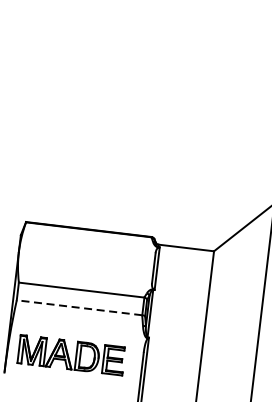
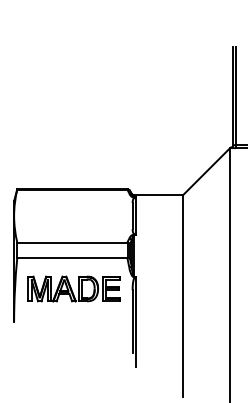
line: (78, 308) -> (71, 258), dashed -> solid
part: (70, 354) -> (73, 288), moved

